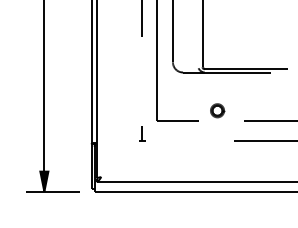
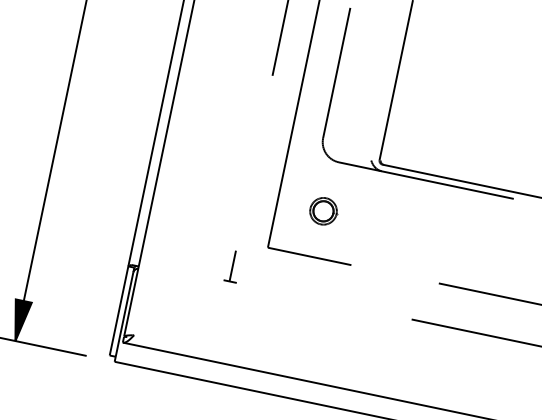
part: (217, 110) -> (323, 210), moved

